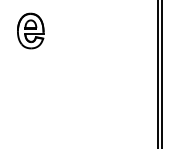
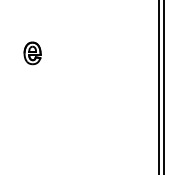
part: (30, 31) -> (32, 53), size x0.62

